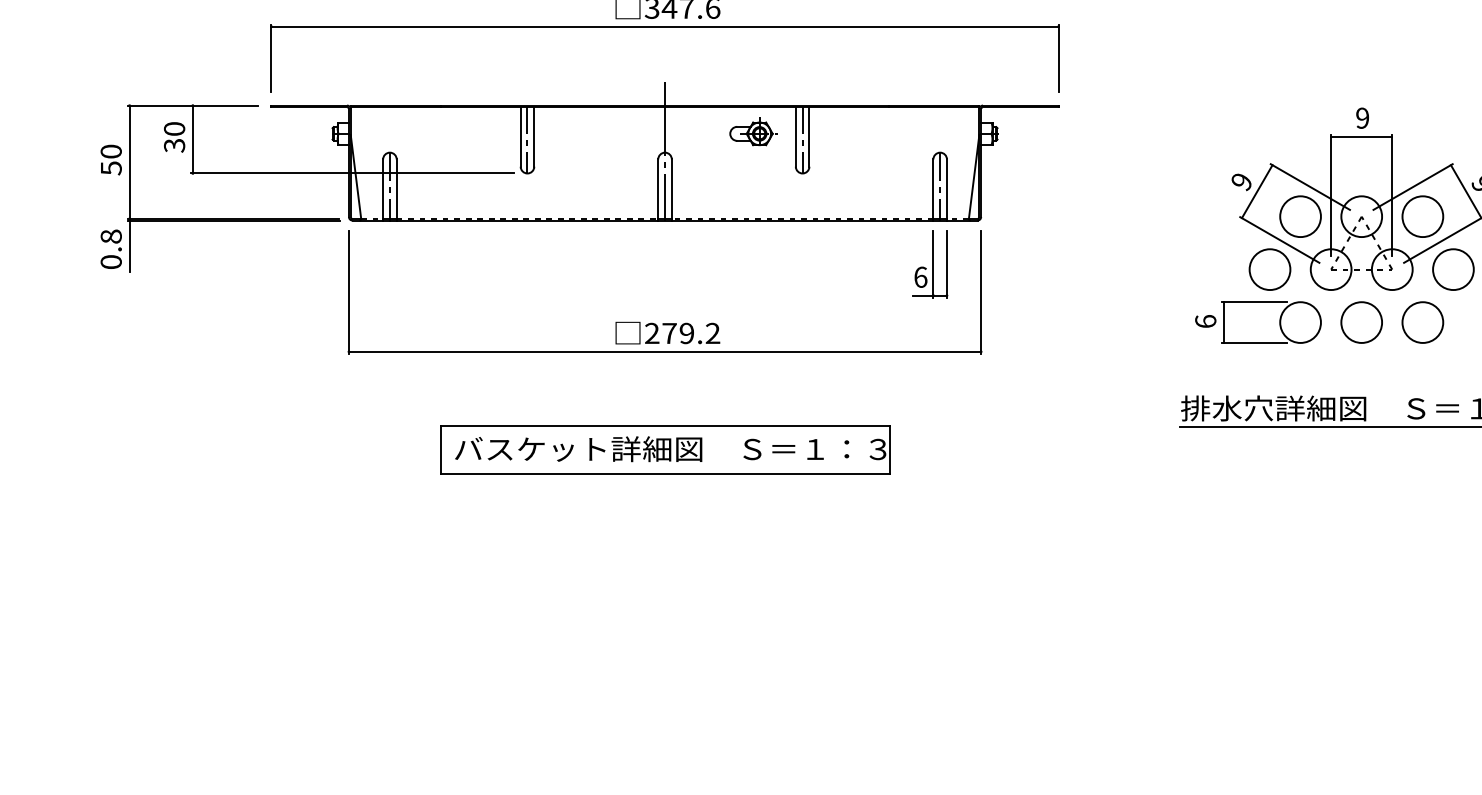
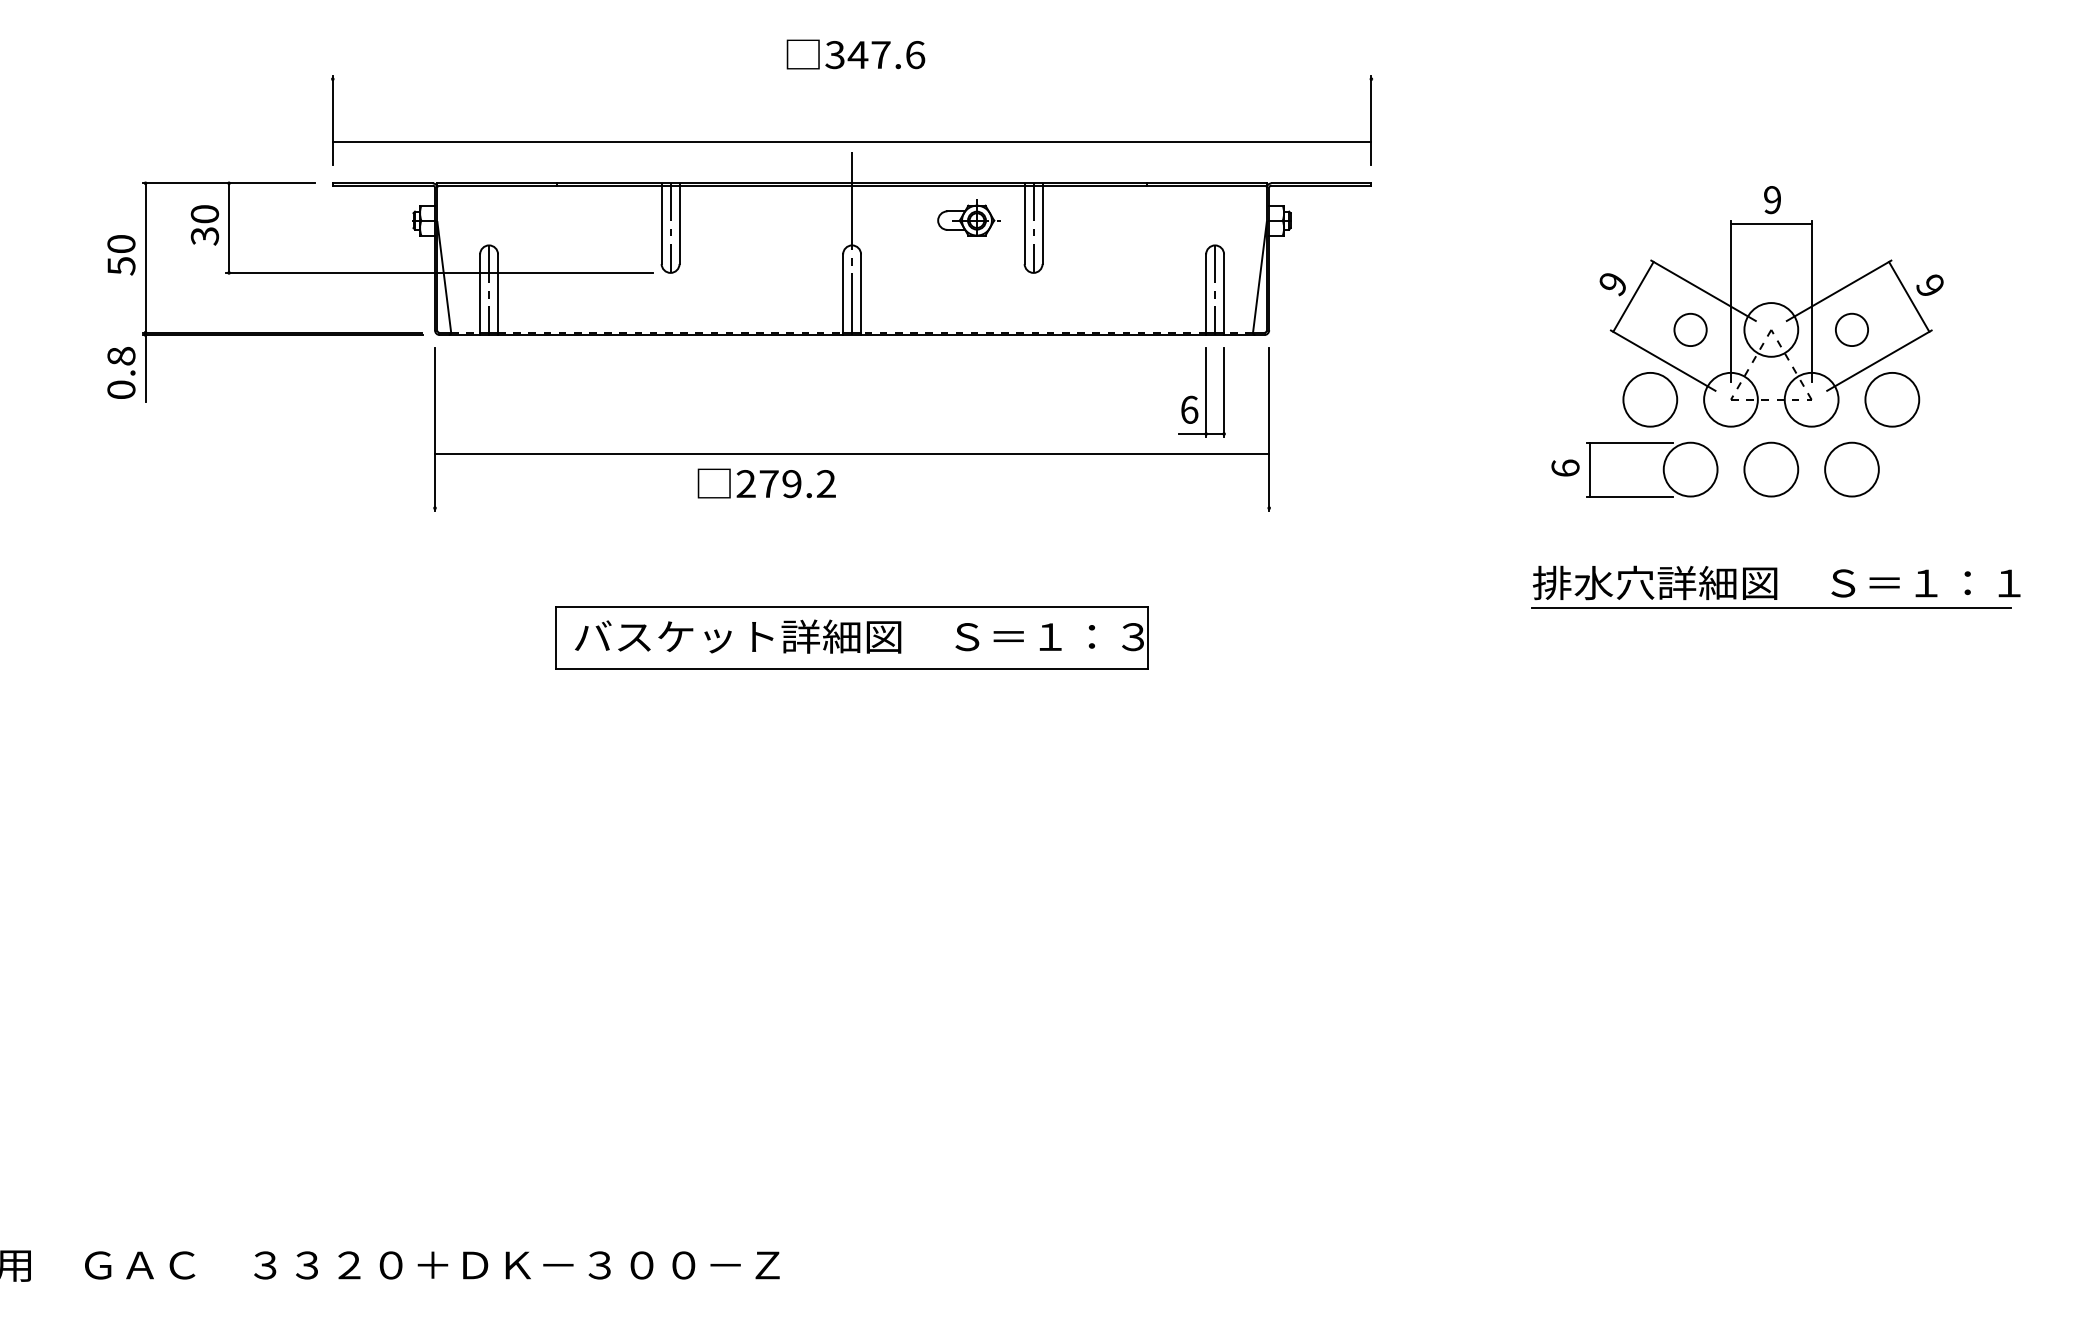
line: (664, 26) -> (851, 142), moved
circle: (1300, 216) -> (1690, 329), size x0.6
circle: (1422, 216) -> (1851, 329), size x0.6
text: (667, 333) -> (766, 483), moved
line: (665, 352) -> (852, 454), moved

